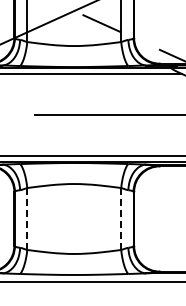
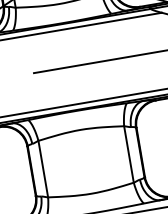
line: (27, 219) -> (43, 169), dashed -> solid
line: (121, 219) -> (129, 154), dashed -> solid

